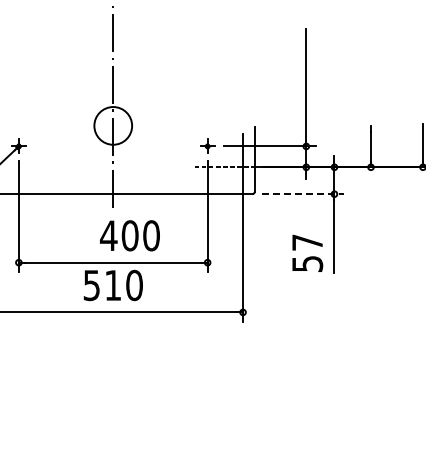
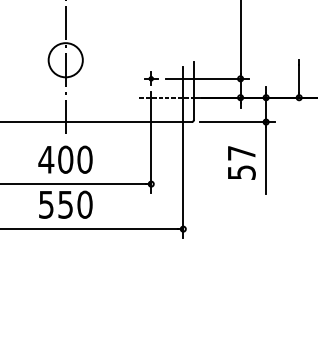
line: (303, 194) -> (238, 122), dashed -> solid
text: (129, 235) -> (65, 159), moved
text: (307, 252) -> (241, 162), moved
text: (112, 285) -> (65, 204), 510 -> 550

